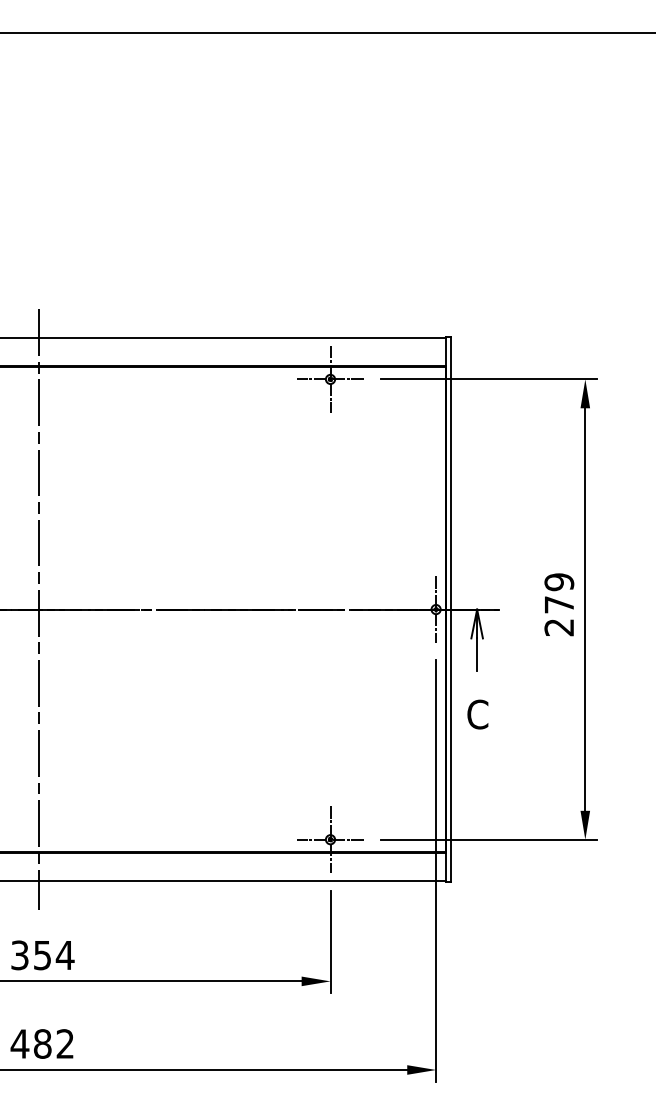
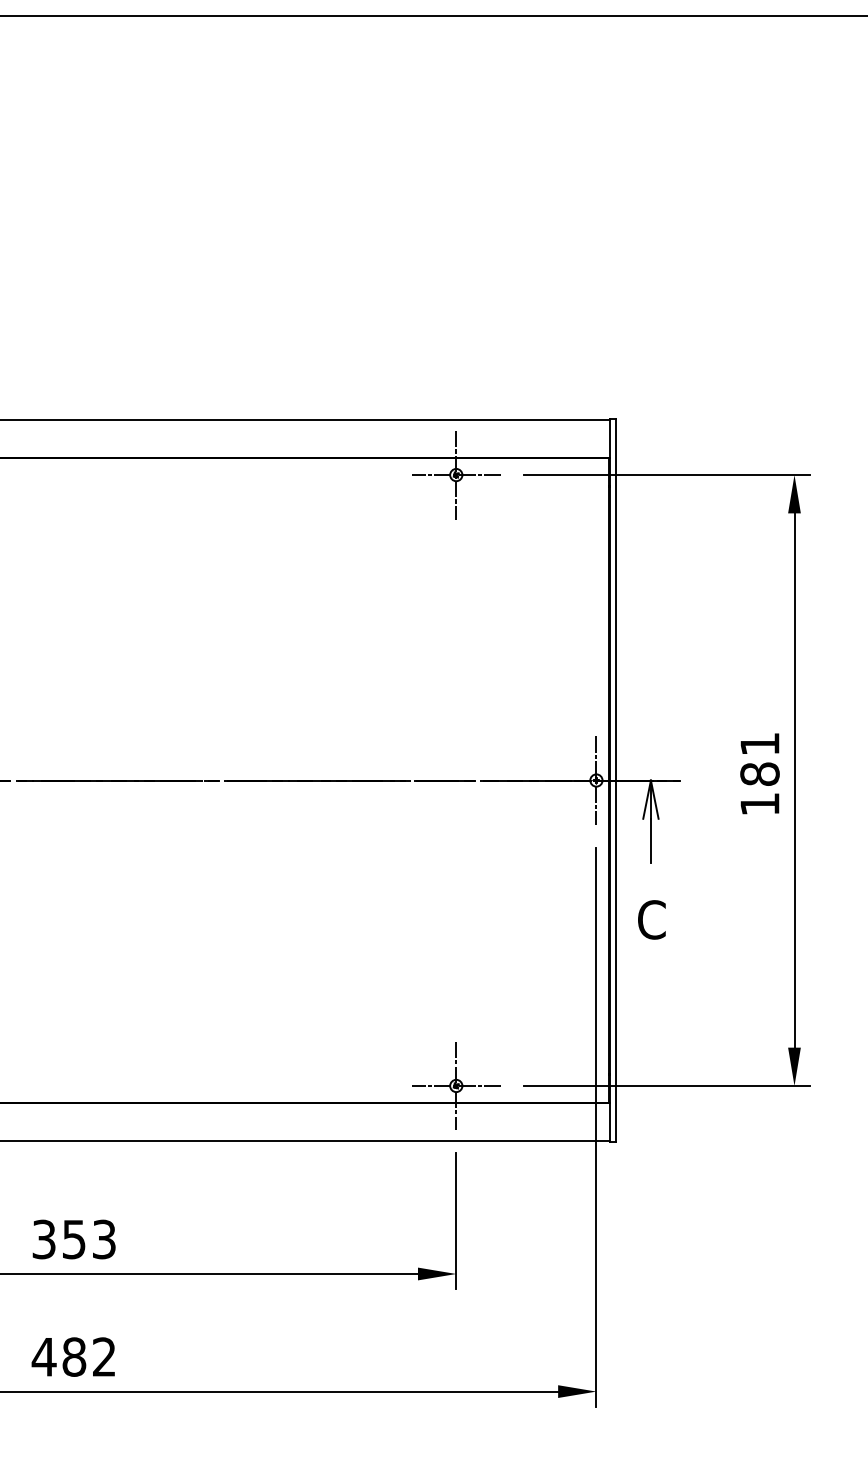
text: (559, 604) -> (760, 773), 279 -> 181
line: (38, 609) -> (68, 780), removed
text: (64, 955) -> (103, 1239), 354 -> 353

